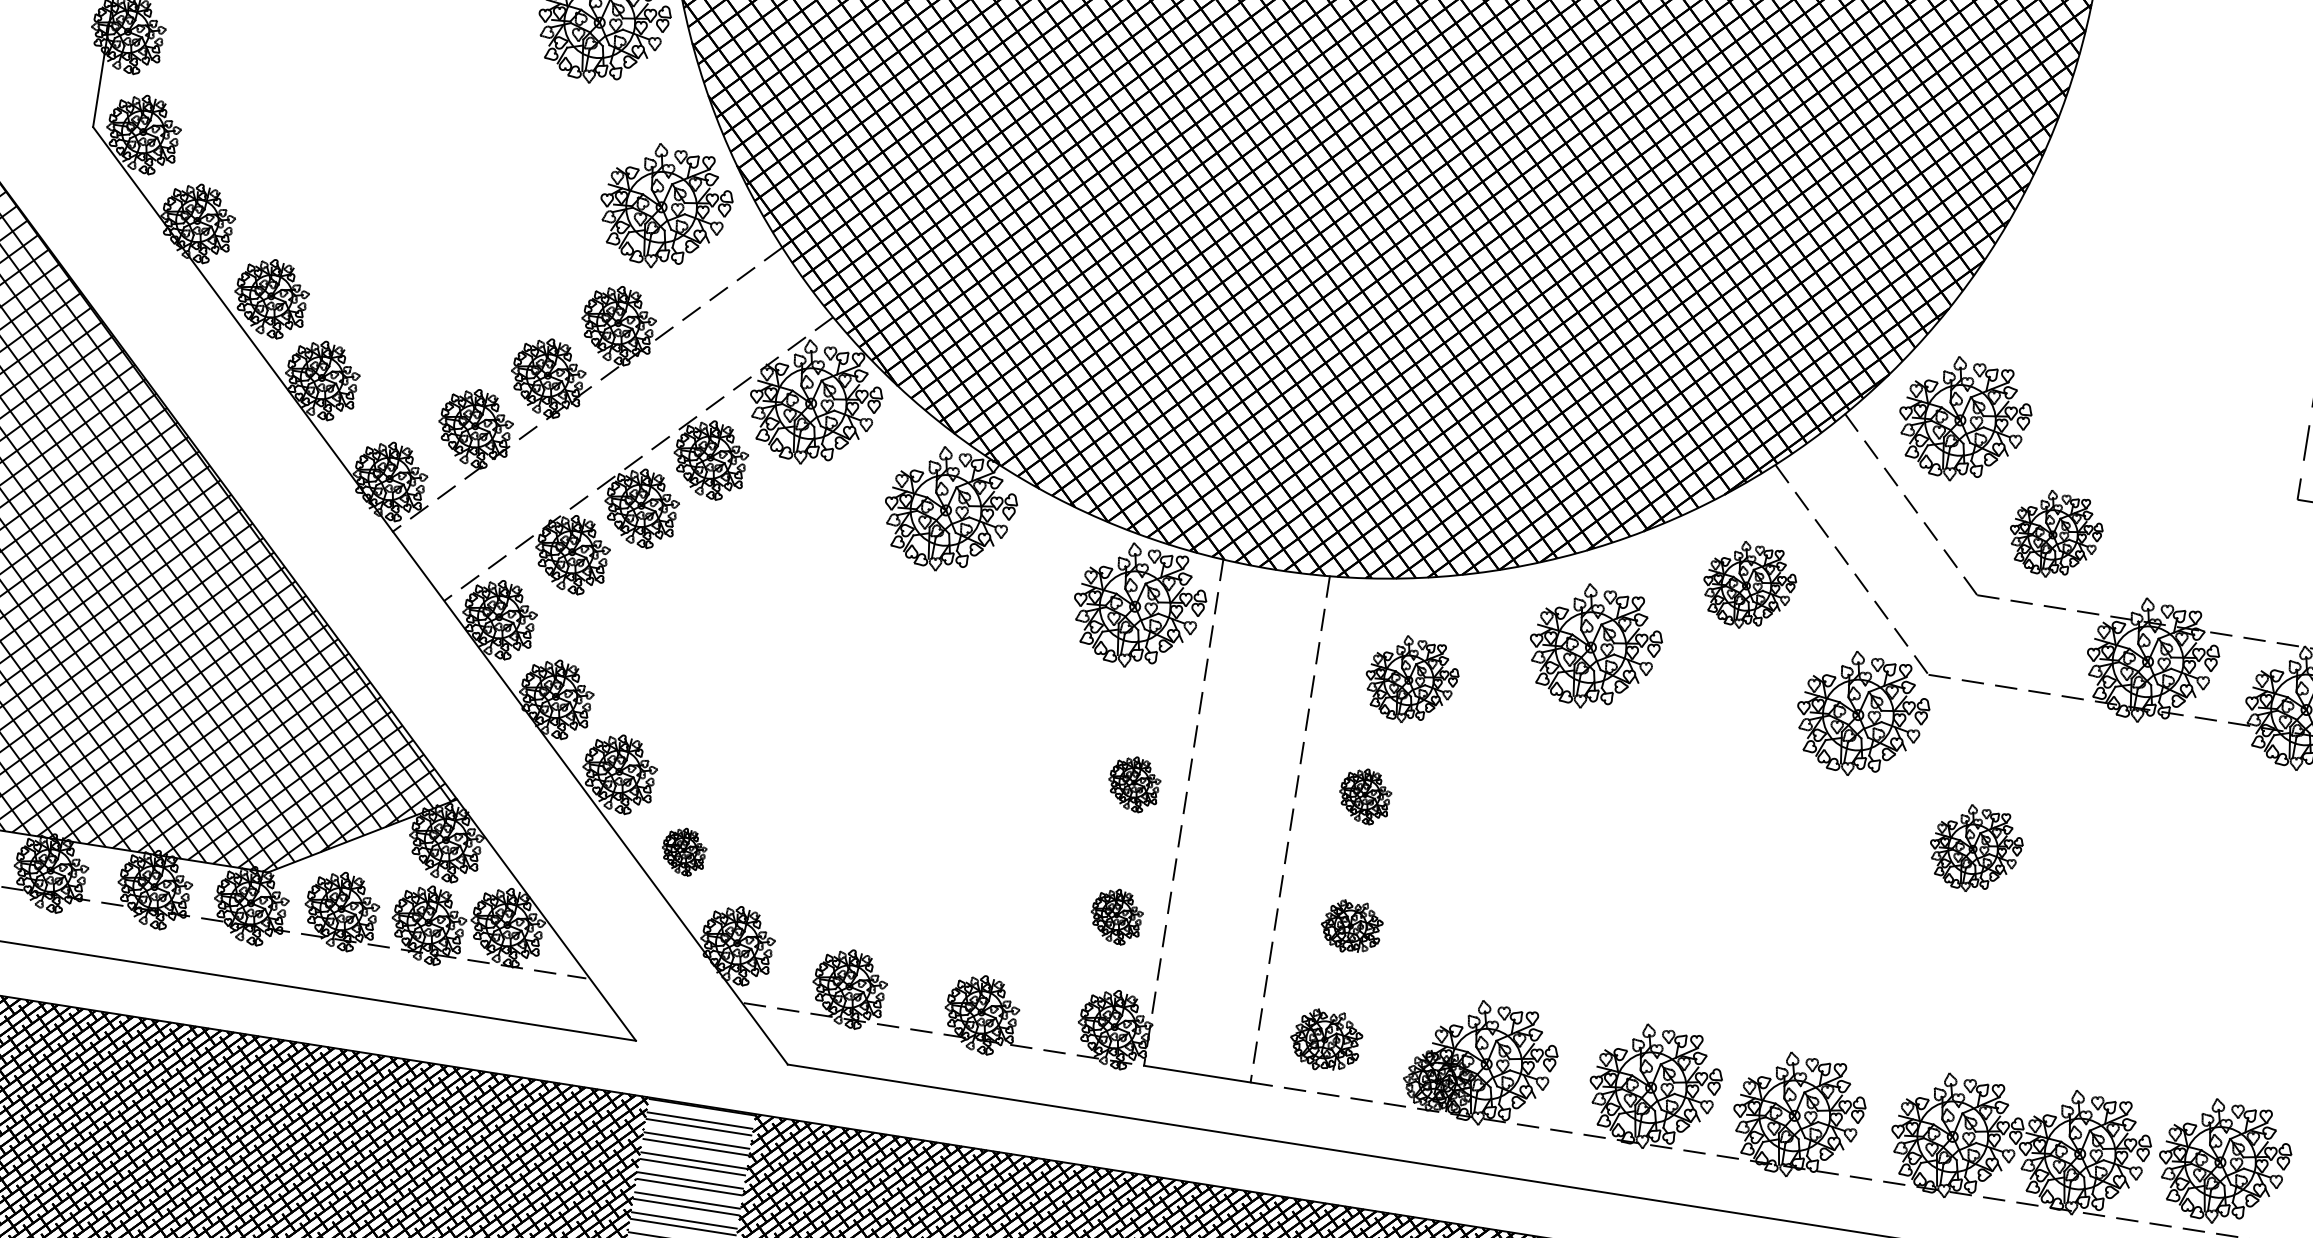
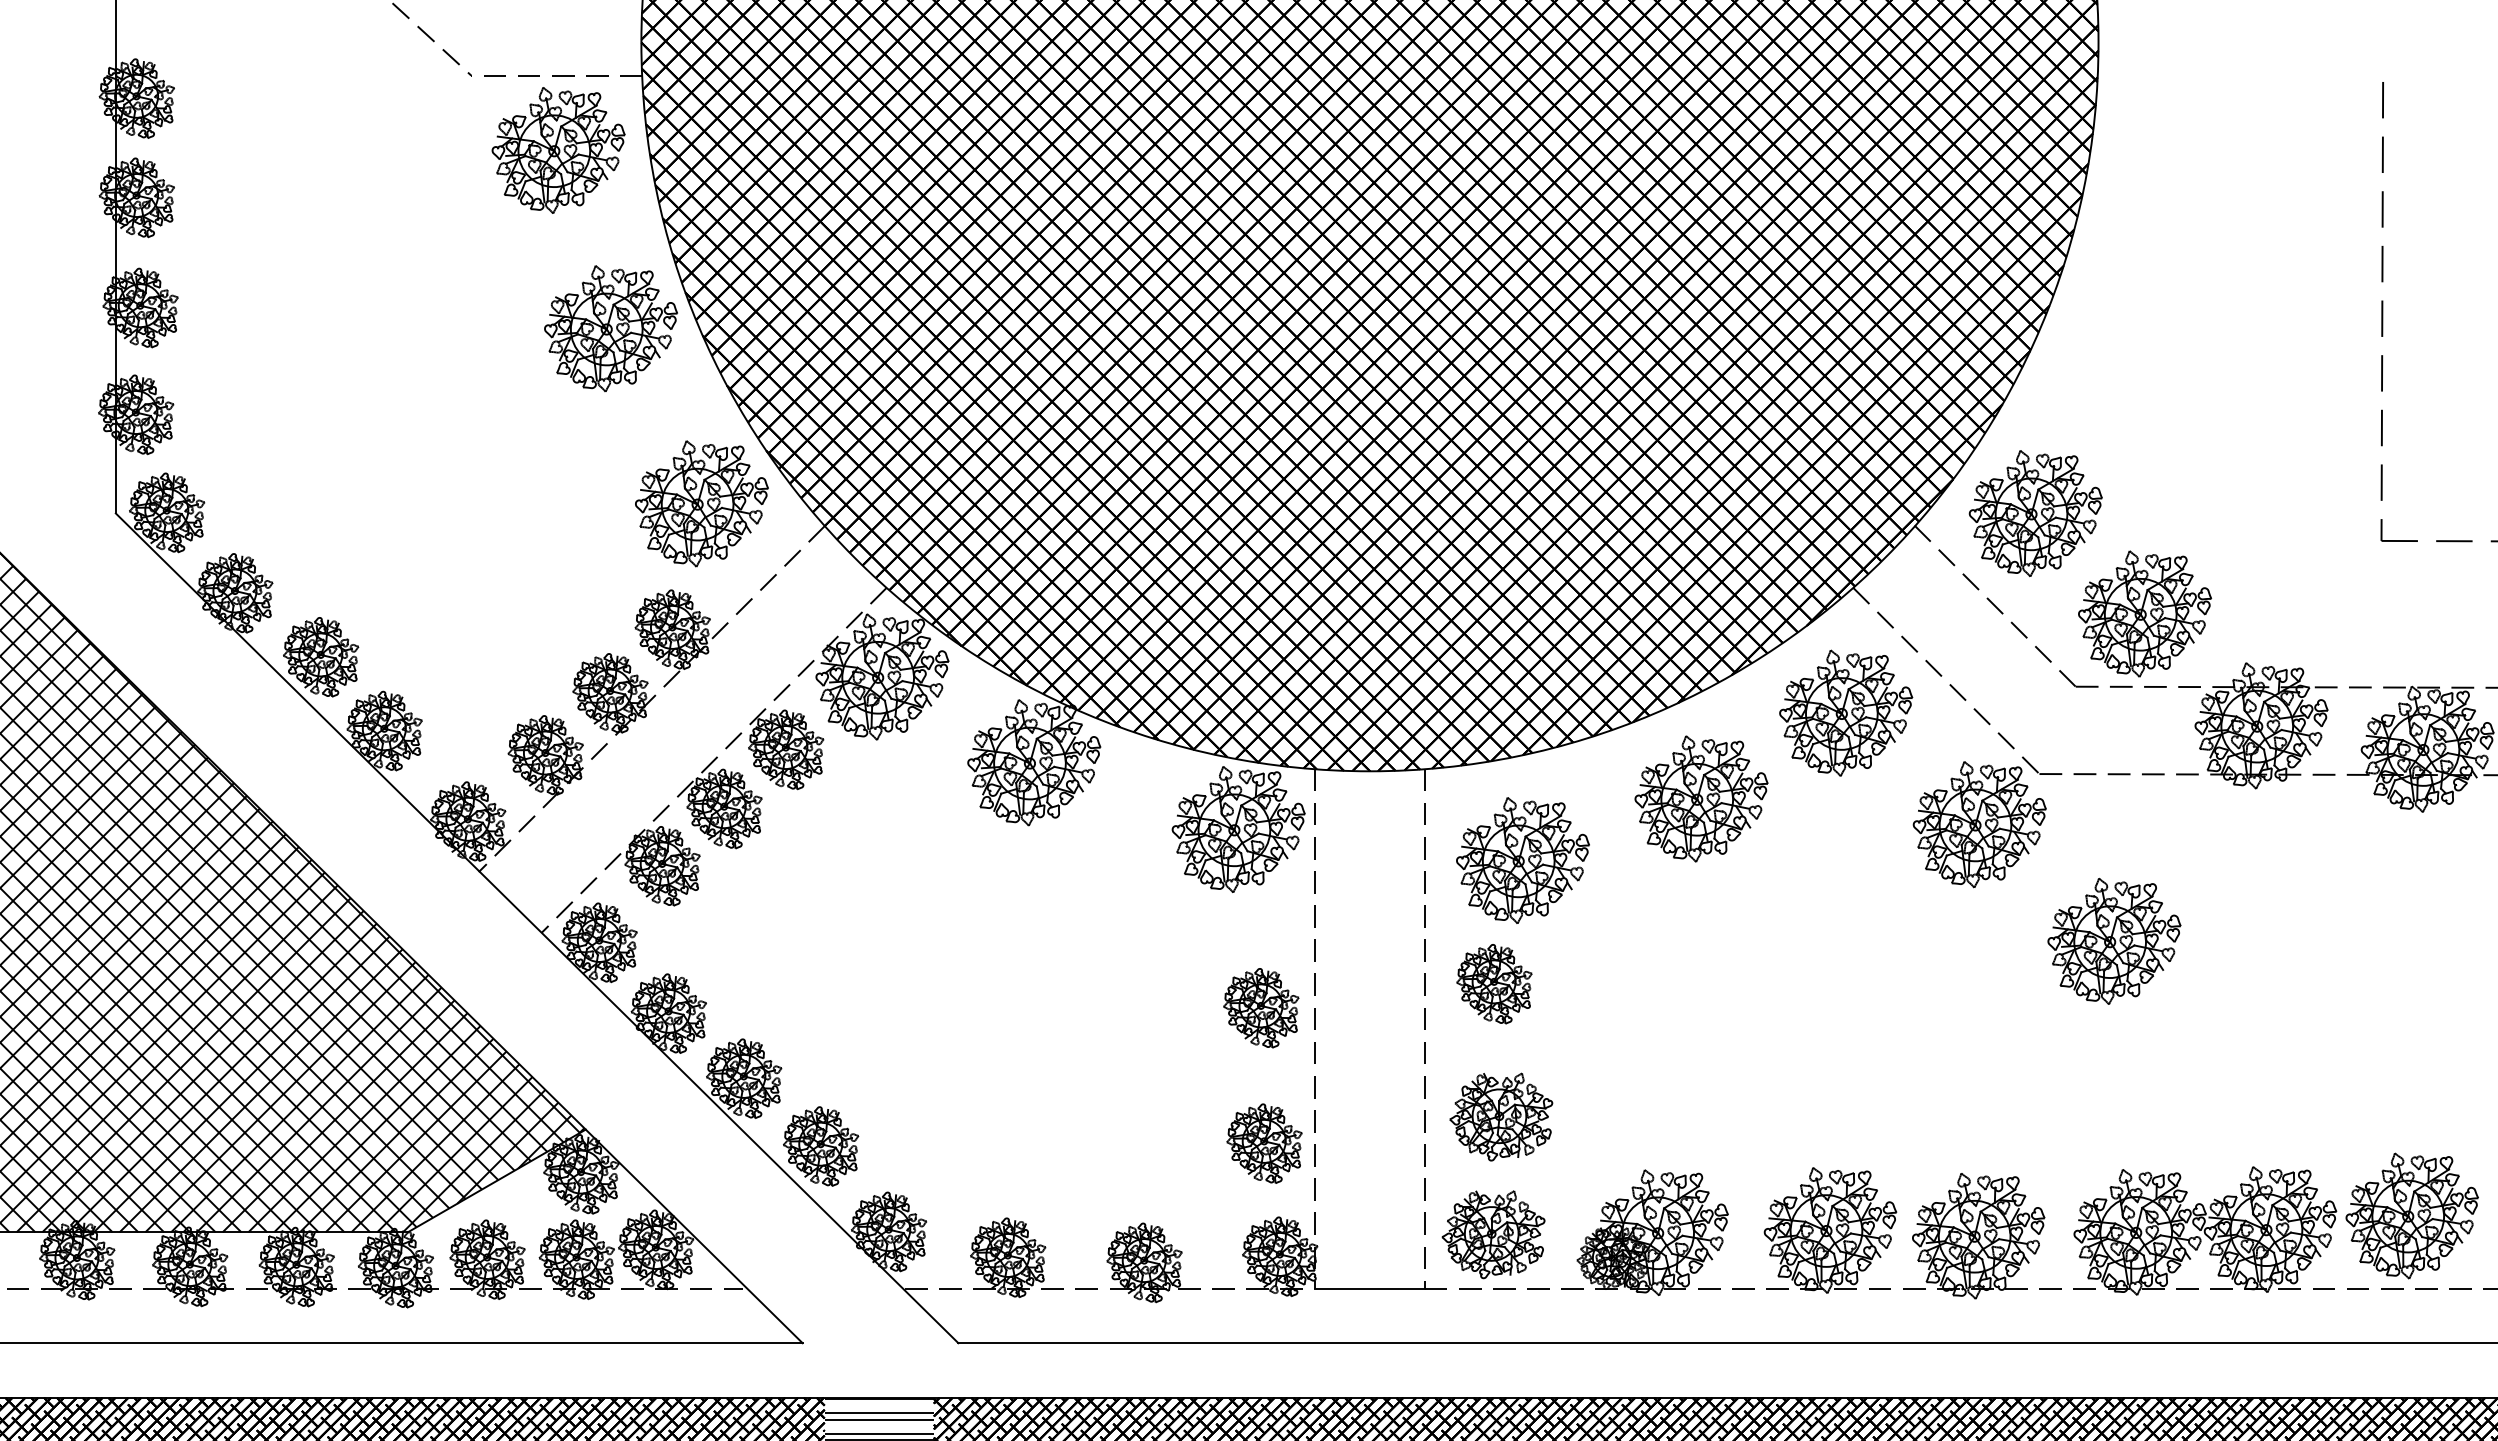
part: (2056, 534) -> (2145, 613), size x1.43
part: (1749, 585) -> (1846, 712), size x1.43
part: (1411, 680) -> (1522, 860), size x1.43
part: (1134, 784) -> (1261, 1008), size x1.43
part: (1365, 796) -> (1494, 984), size x1.43
part: (1976, 848) -> (2114, 940), size x1.43
part: (684, 851) -> (821, 1146), size x1.67
part: (1116, 916) -> (1264, 1143), size x1.43
part: (1351, 926) -> (1501, 1116), size x1.67
part: (1326, 1040) -> (1493, 1234), size x1.43

